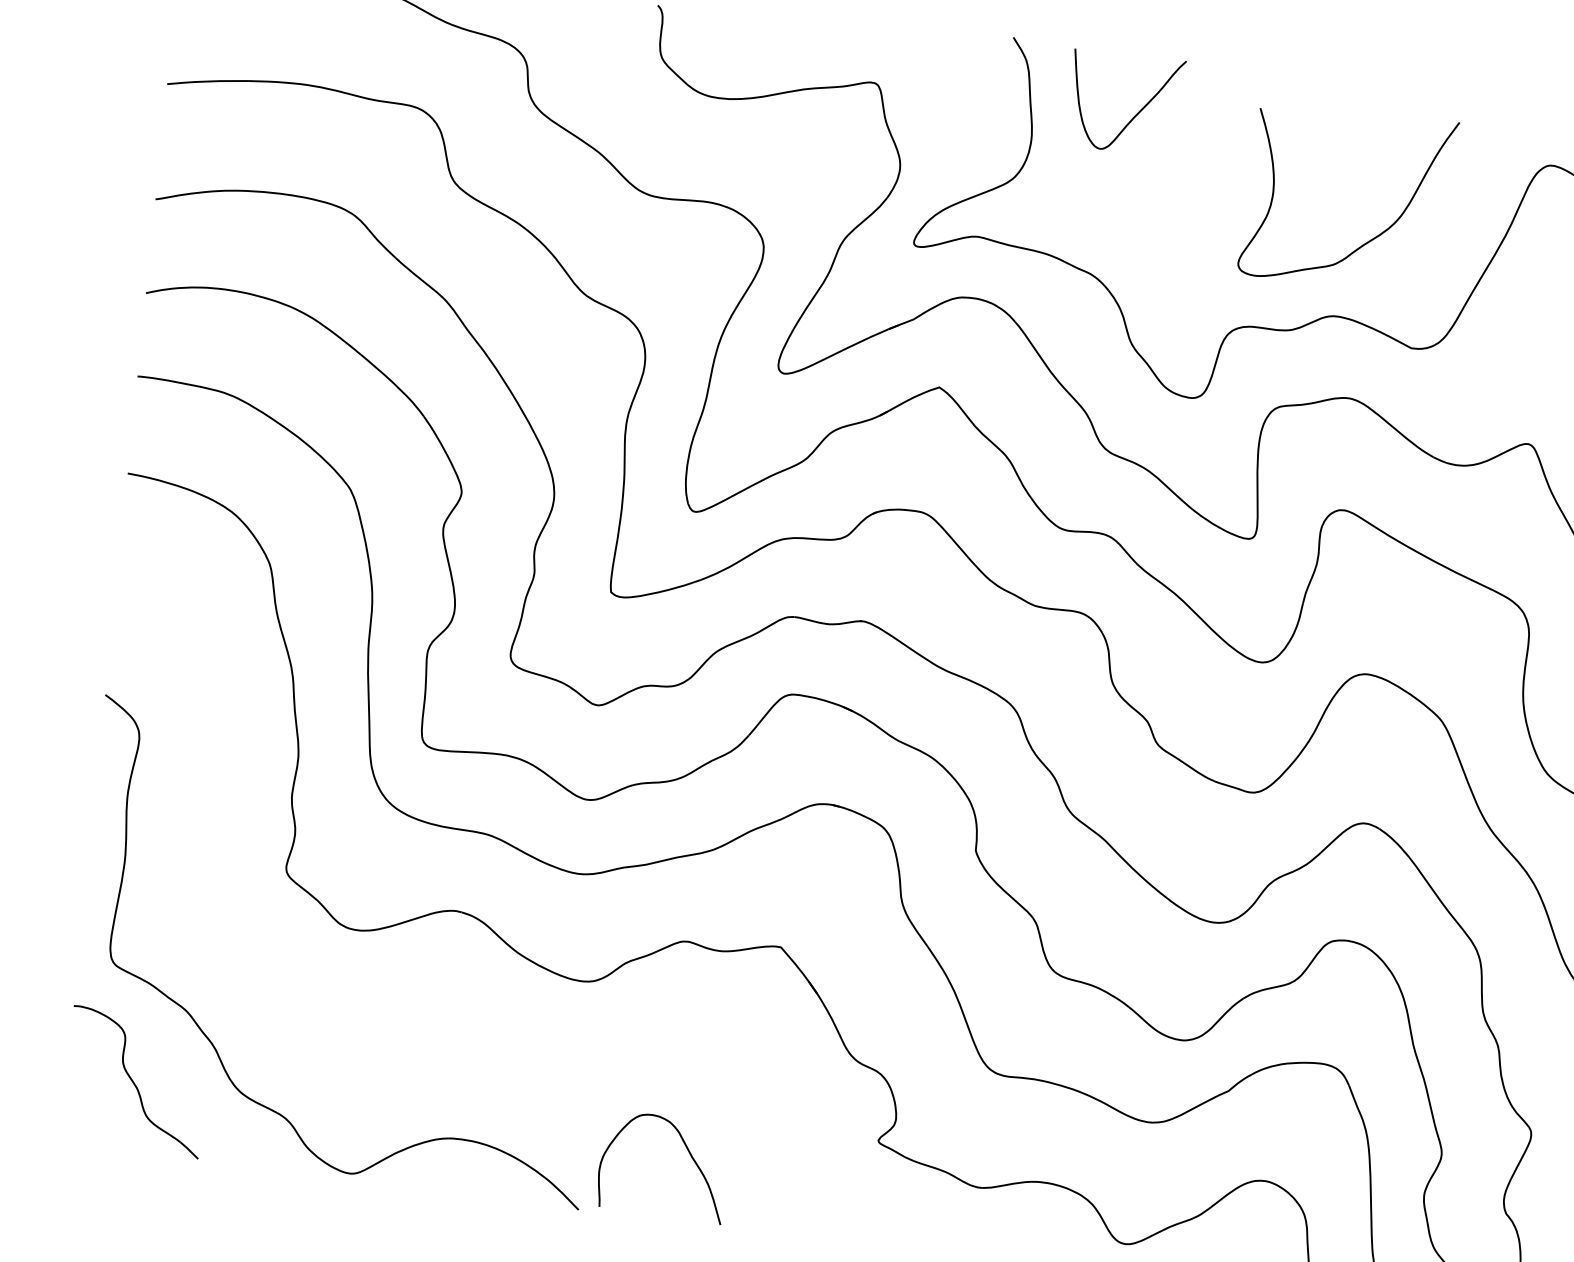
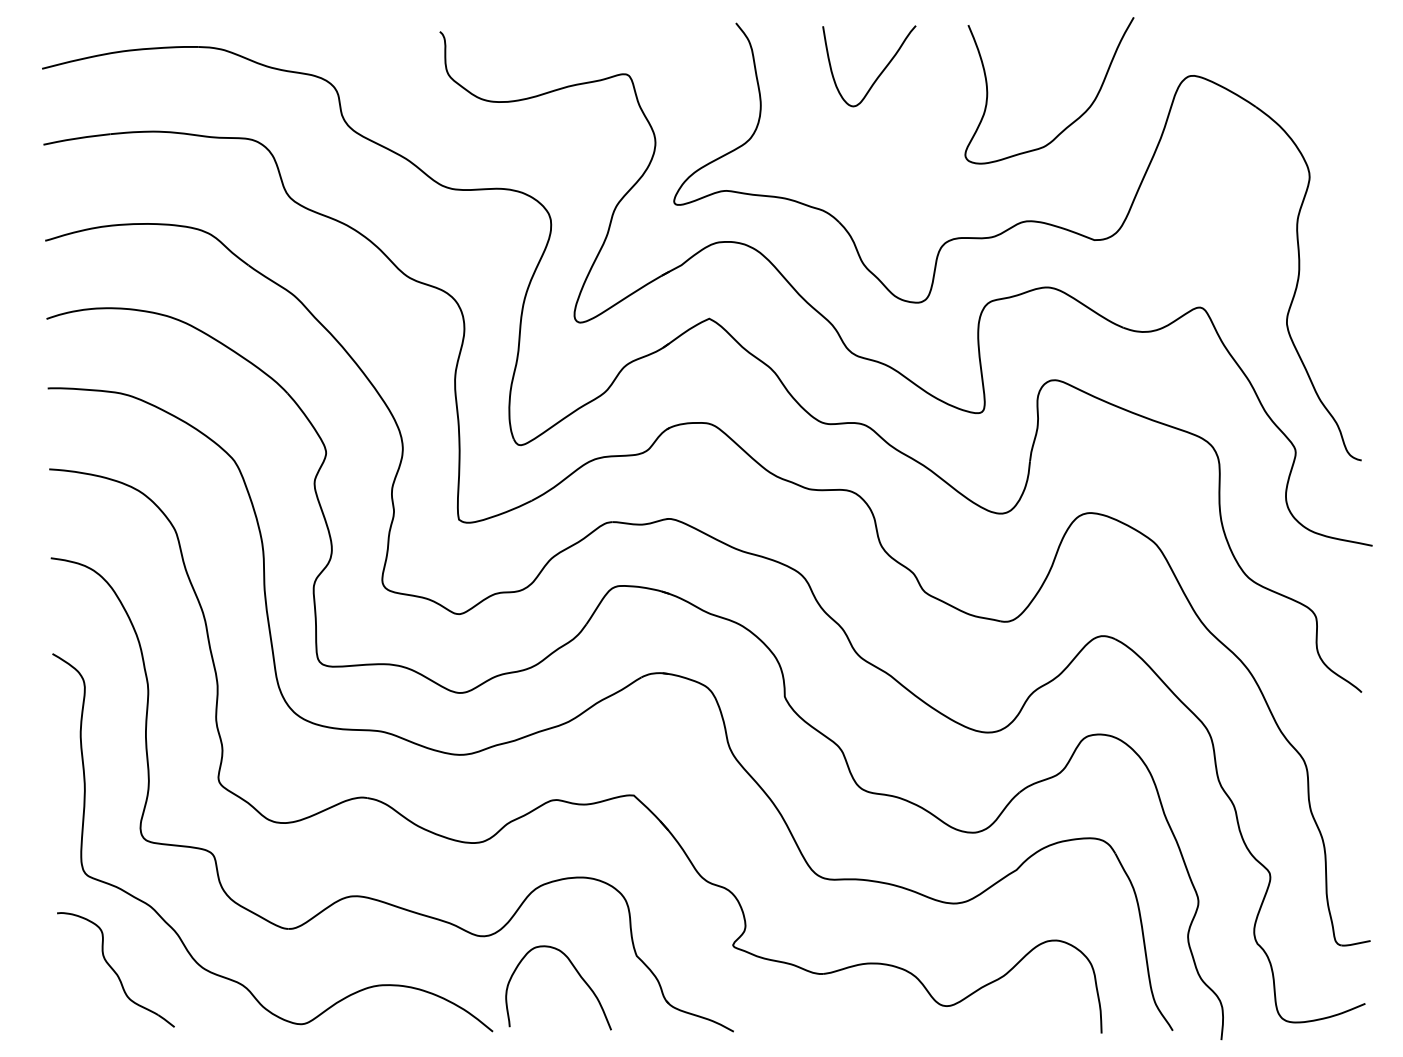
curve: (1137, 112) -> (880, 72), moved
curve: (1369, 239) -> (1071, 122), moved
part: (447, 1030) -> (367, 896), added

